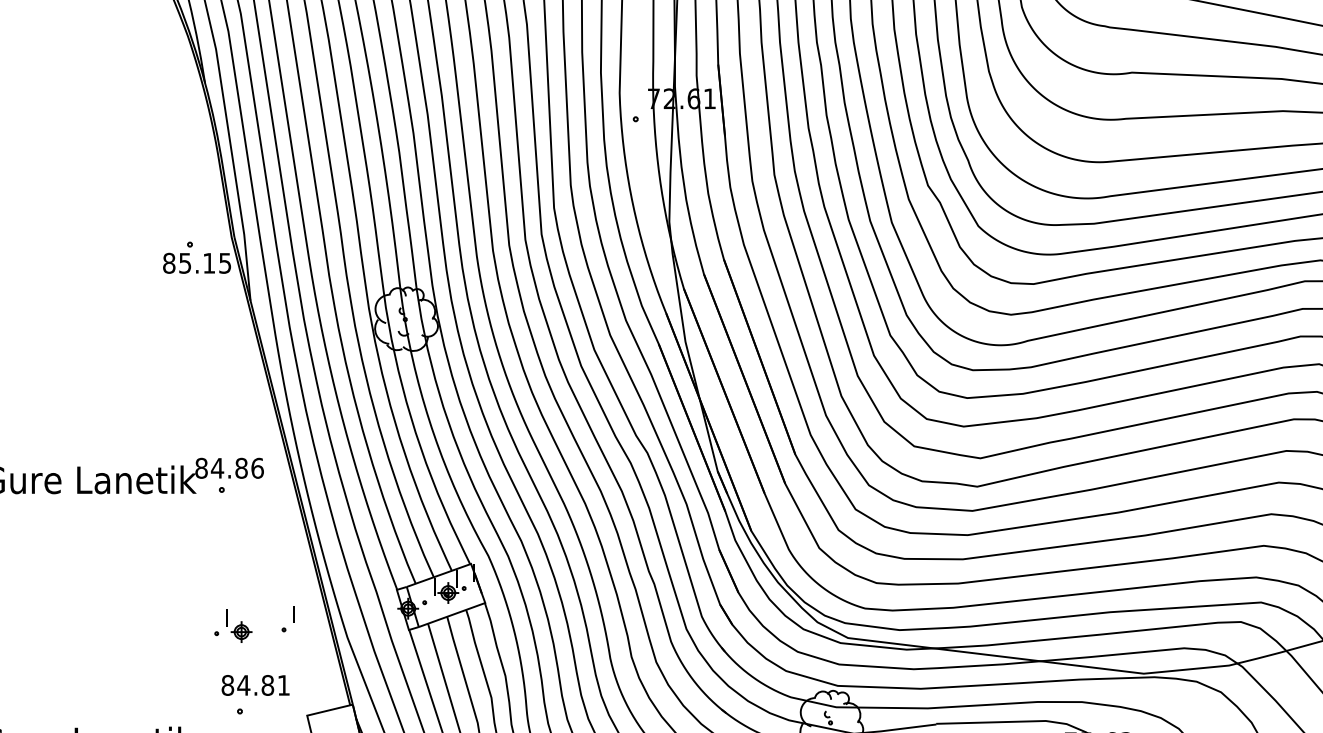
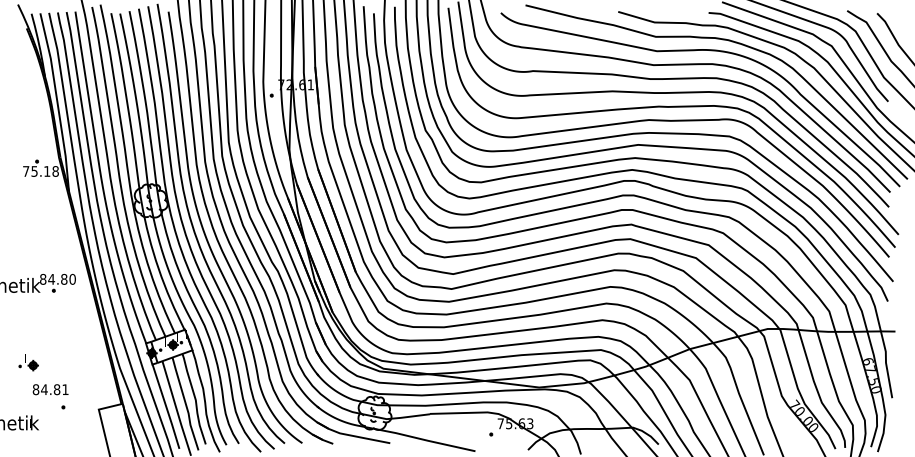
text: (196, 263) -> (40, 171), 85.15 -> 75.18
text: (257, 468) -> (72, 279), 84.86 -> 84.80
part: (287, 620) -> (88, 359), removed
part: (232, 626) -> (28, 362), moved
text: (255, 685) -> (50, 389), moved

